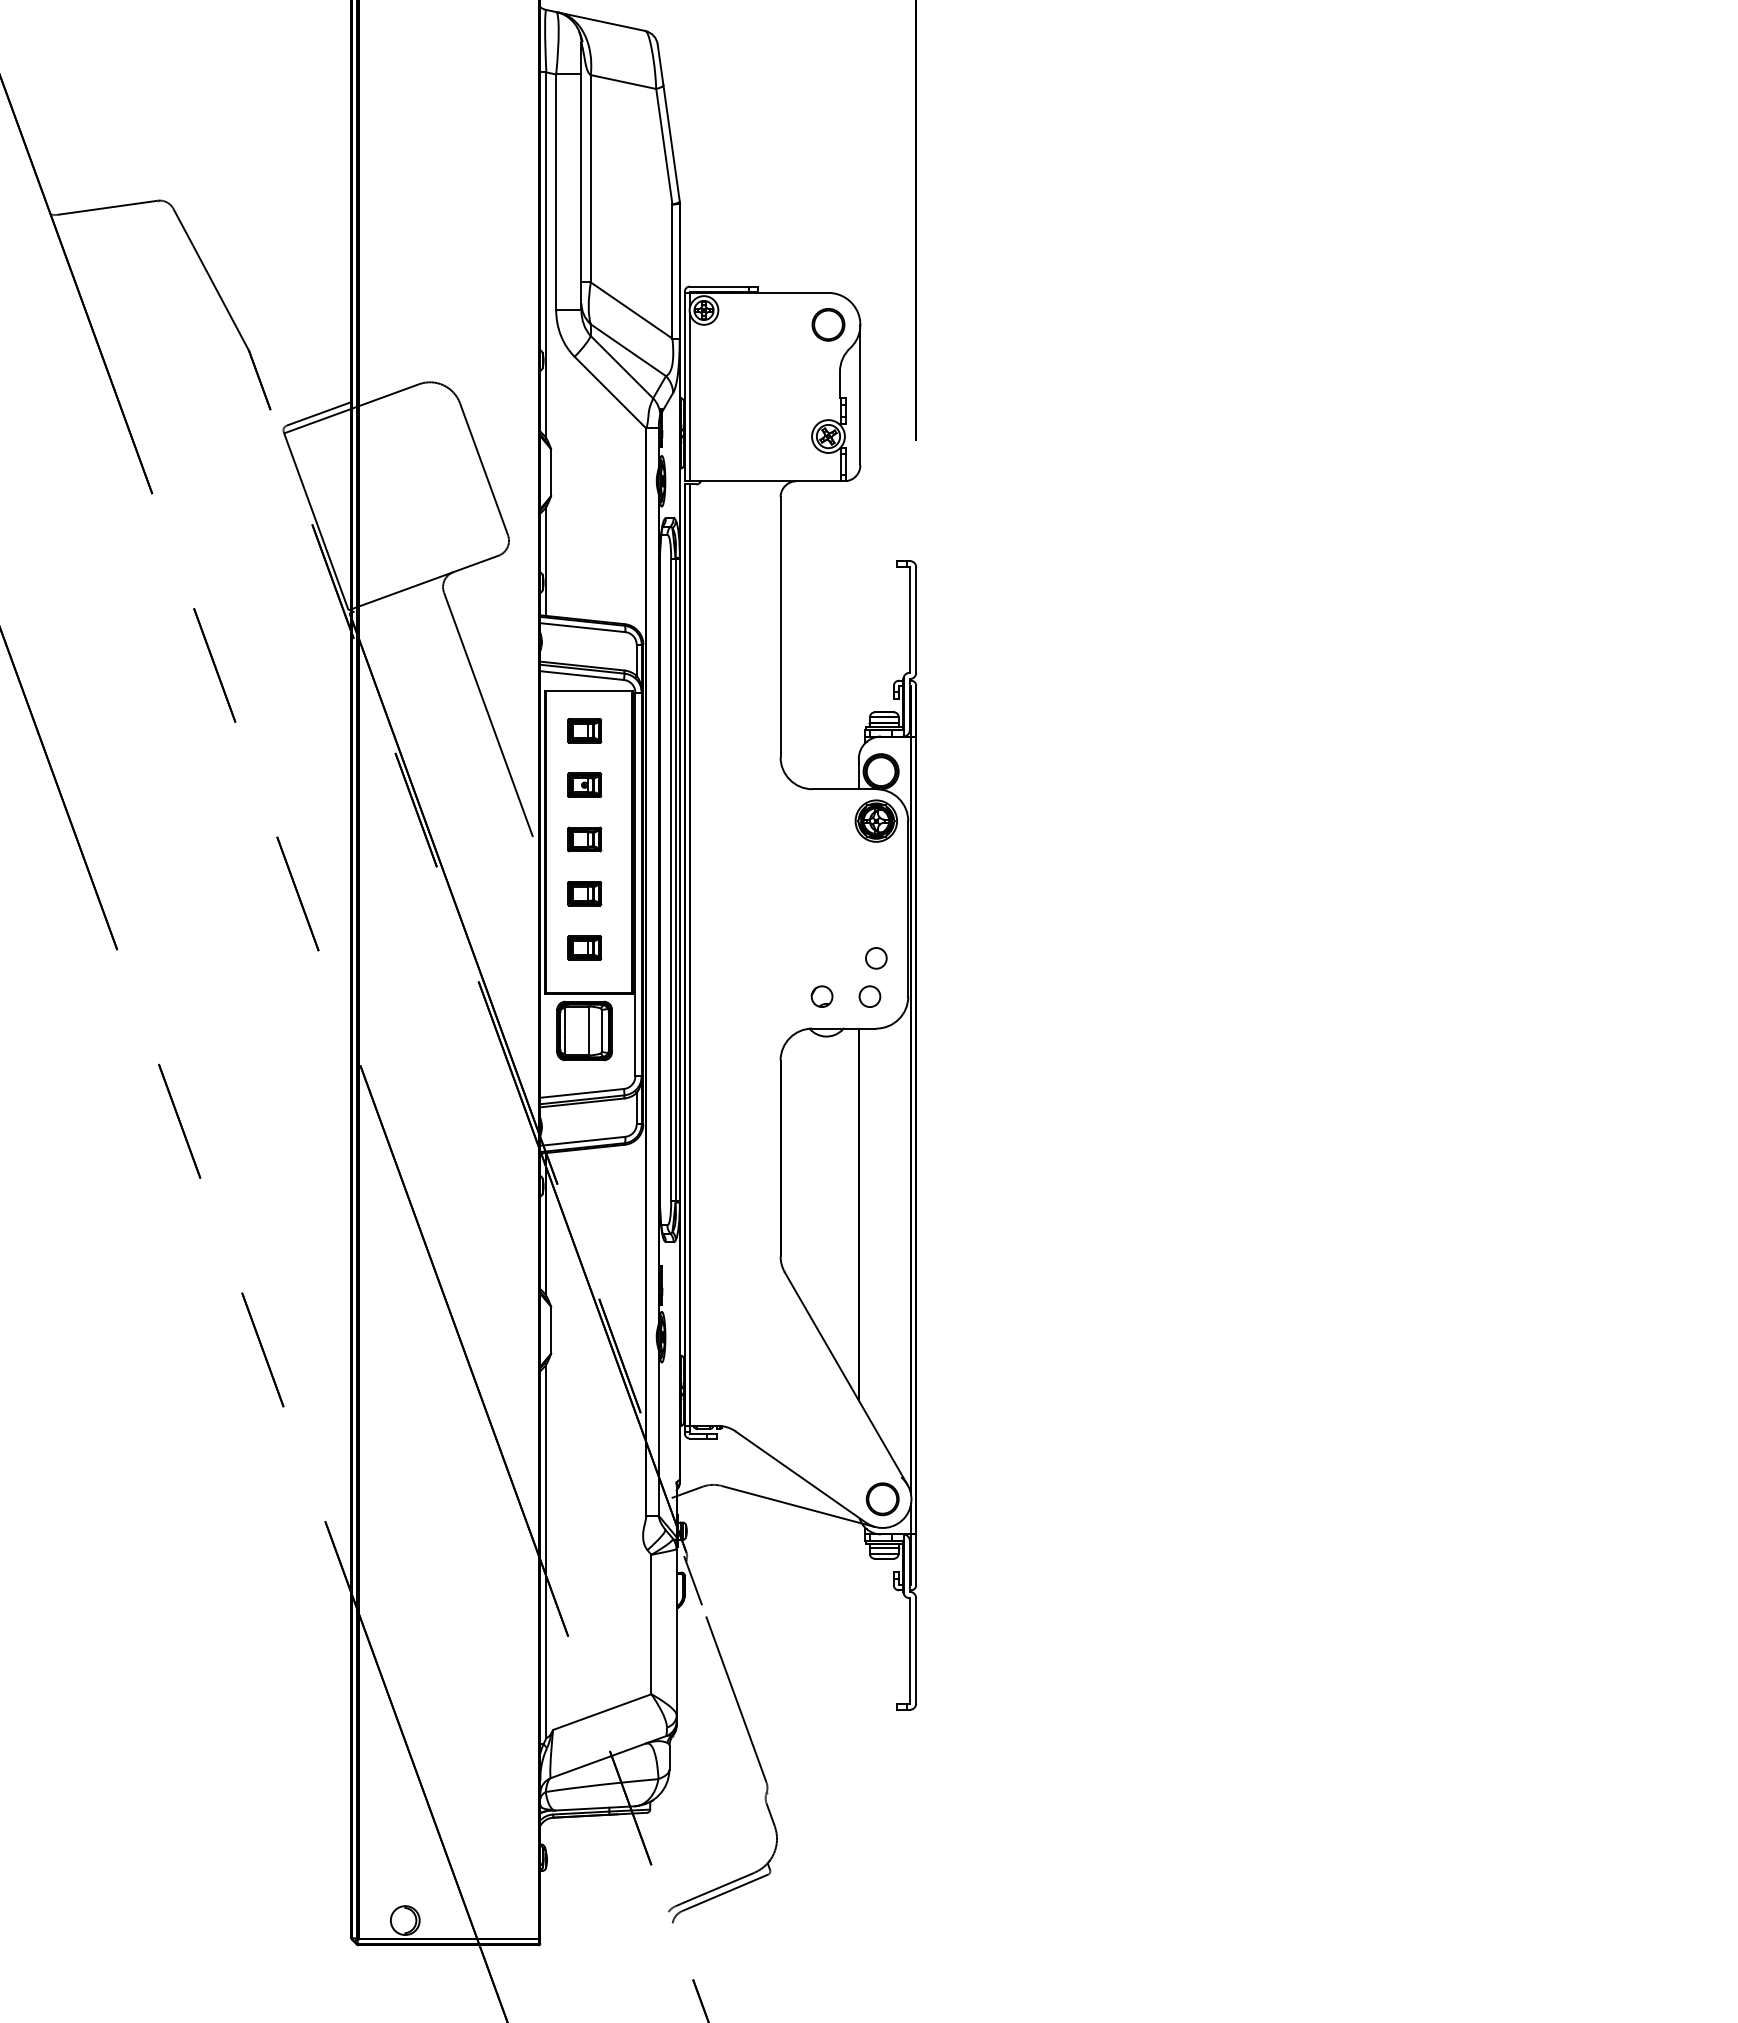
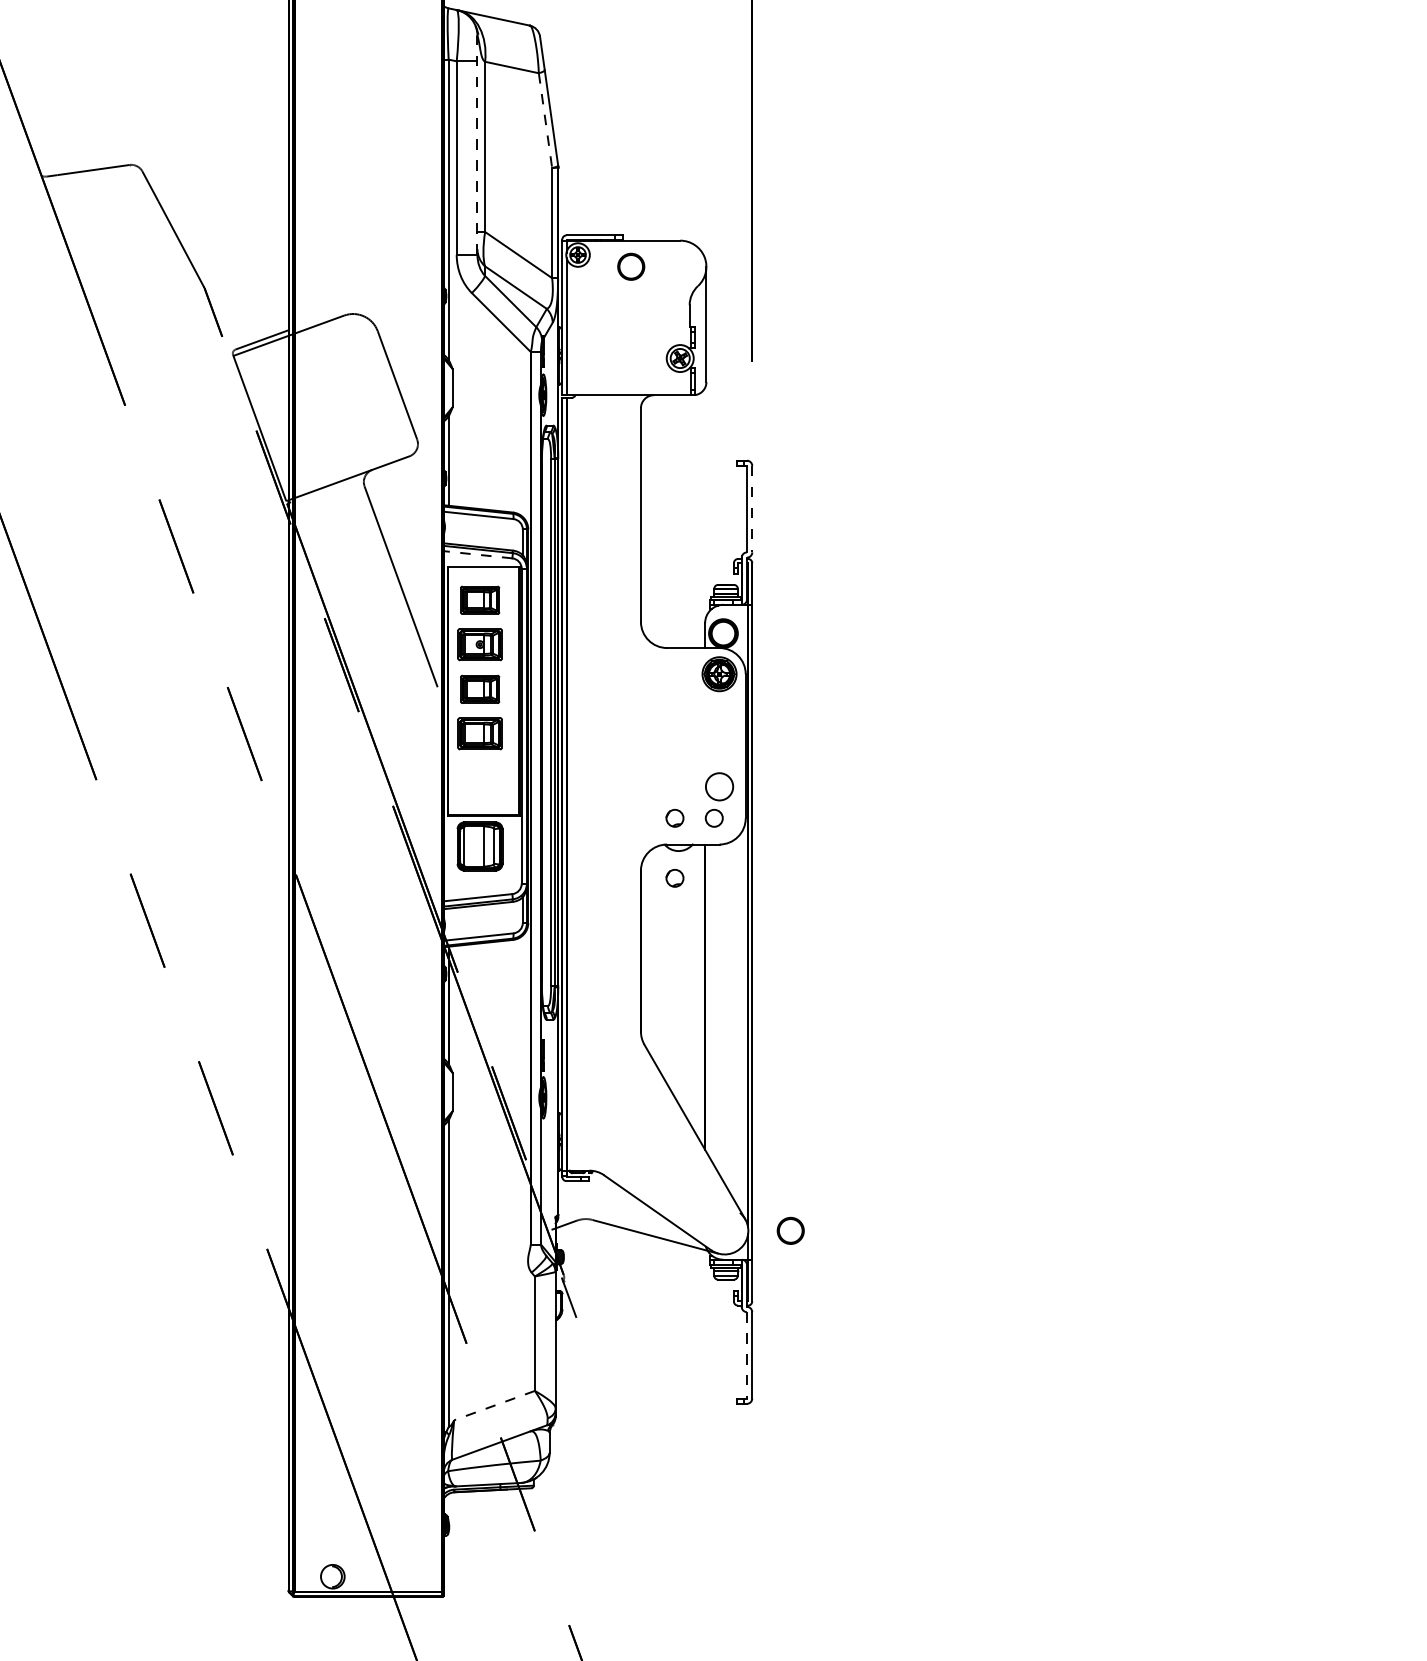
line: (664, 146) -> (545, 120), solid -> dashed
line: (581, 177) -> (477, 145), solid -> dashed
part: (828, 324) -> (631, 266), moved
line: (916, 620) -> (752, 509), solid -> dashed
line: (582, 675) -> (478, 554), solid -> dashed
part: (583, 730) -> (479, 599), size x1.4
part: (583, 784) -> (479, 644), size x1.6
part: (583, 838) -> (479, 688), size x1.4
part: (583, 893) -> (479, 733), size x1.6
part: (583, 946) -> (479, 777), removed
circle: (876, 957) -> (719, 786), size x1.6
part: (821, 1069) -> (674, 878), added
part: (882, 1498) -> (790, 1230), moved
line: (910, 1651) -> (747, 1355), solid -> dashed
line: (602, 1711) -> (494, 1405), solid -> dashed
part: (755, 1757) -> (620, 1442), removed

